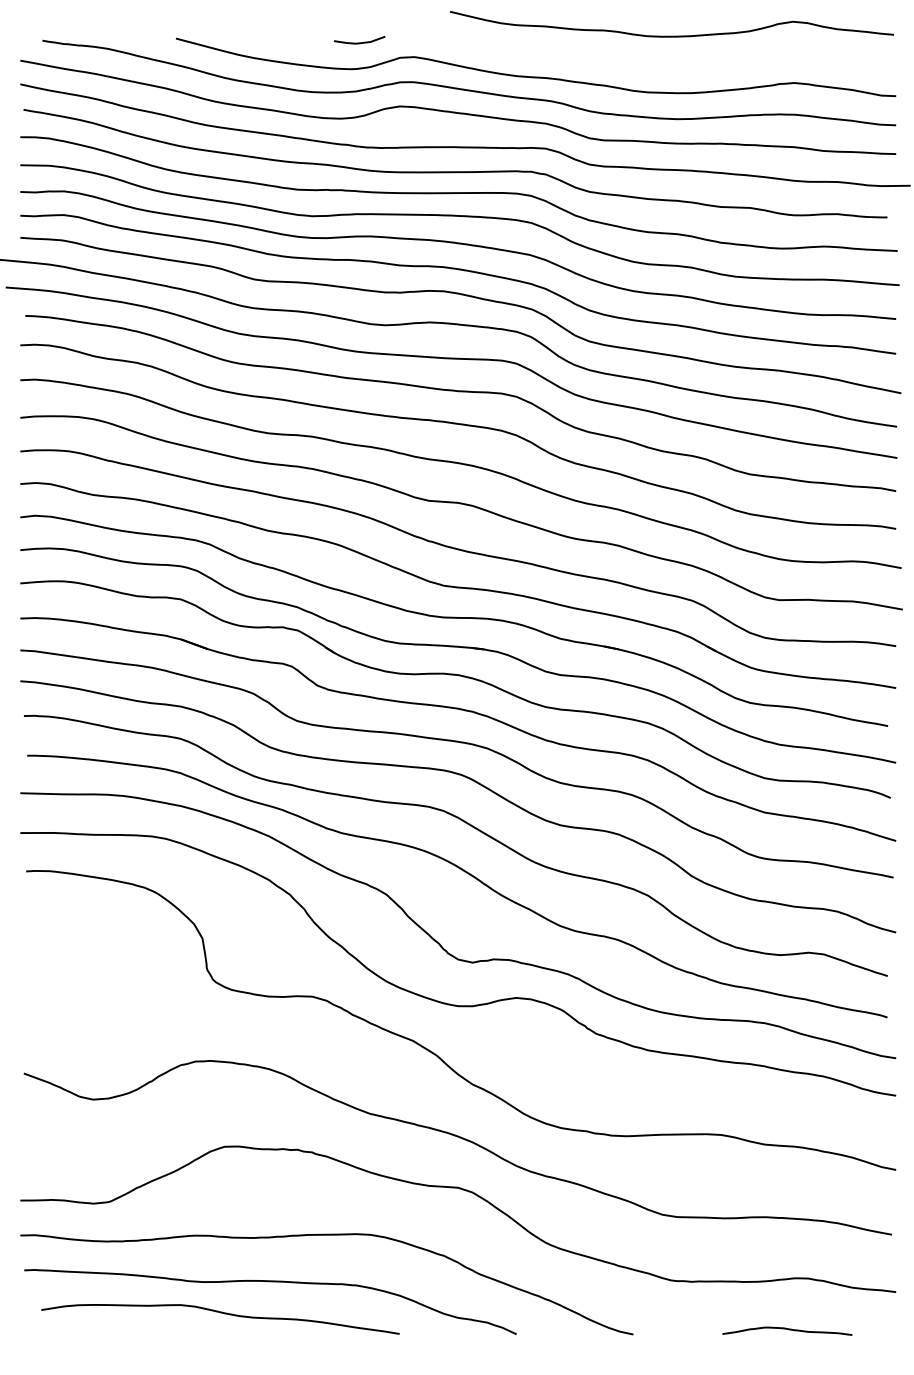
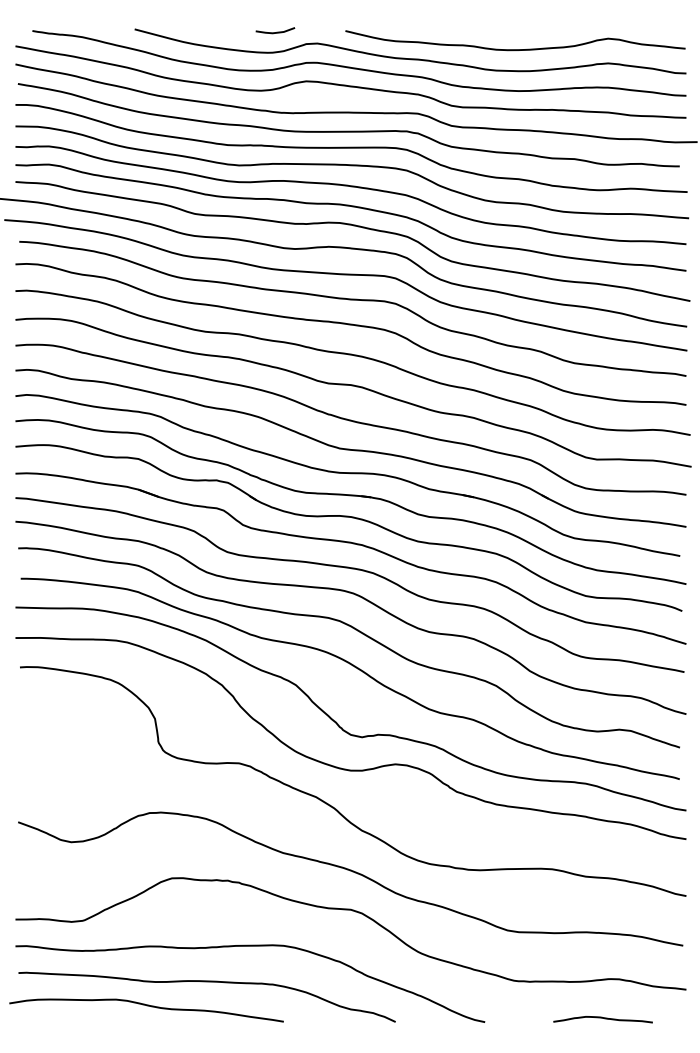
curve: (672, 35) -> (515, 49), moved
curve: (220, 1313) -> (146, 1006), moved

